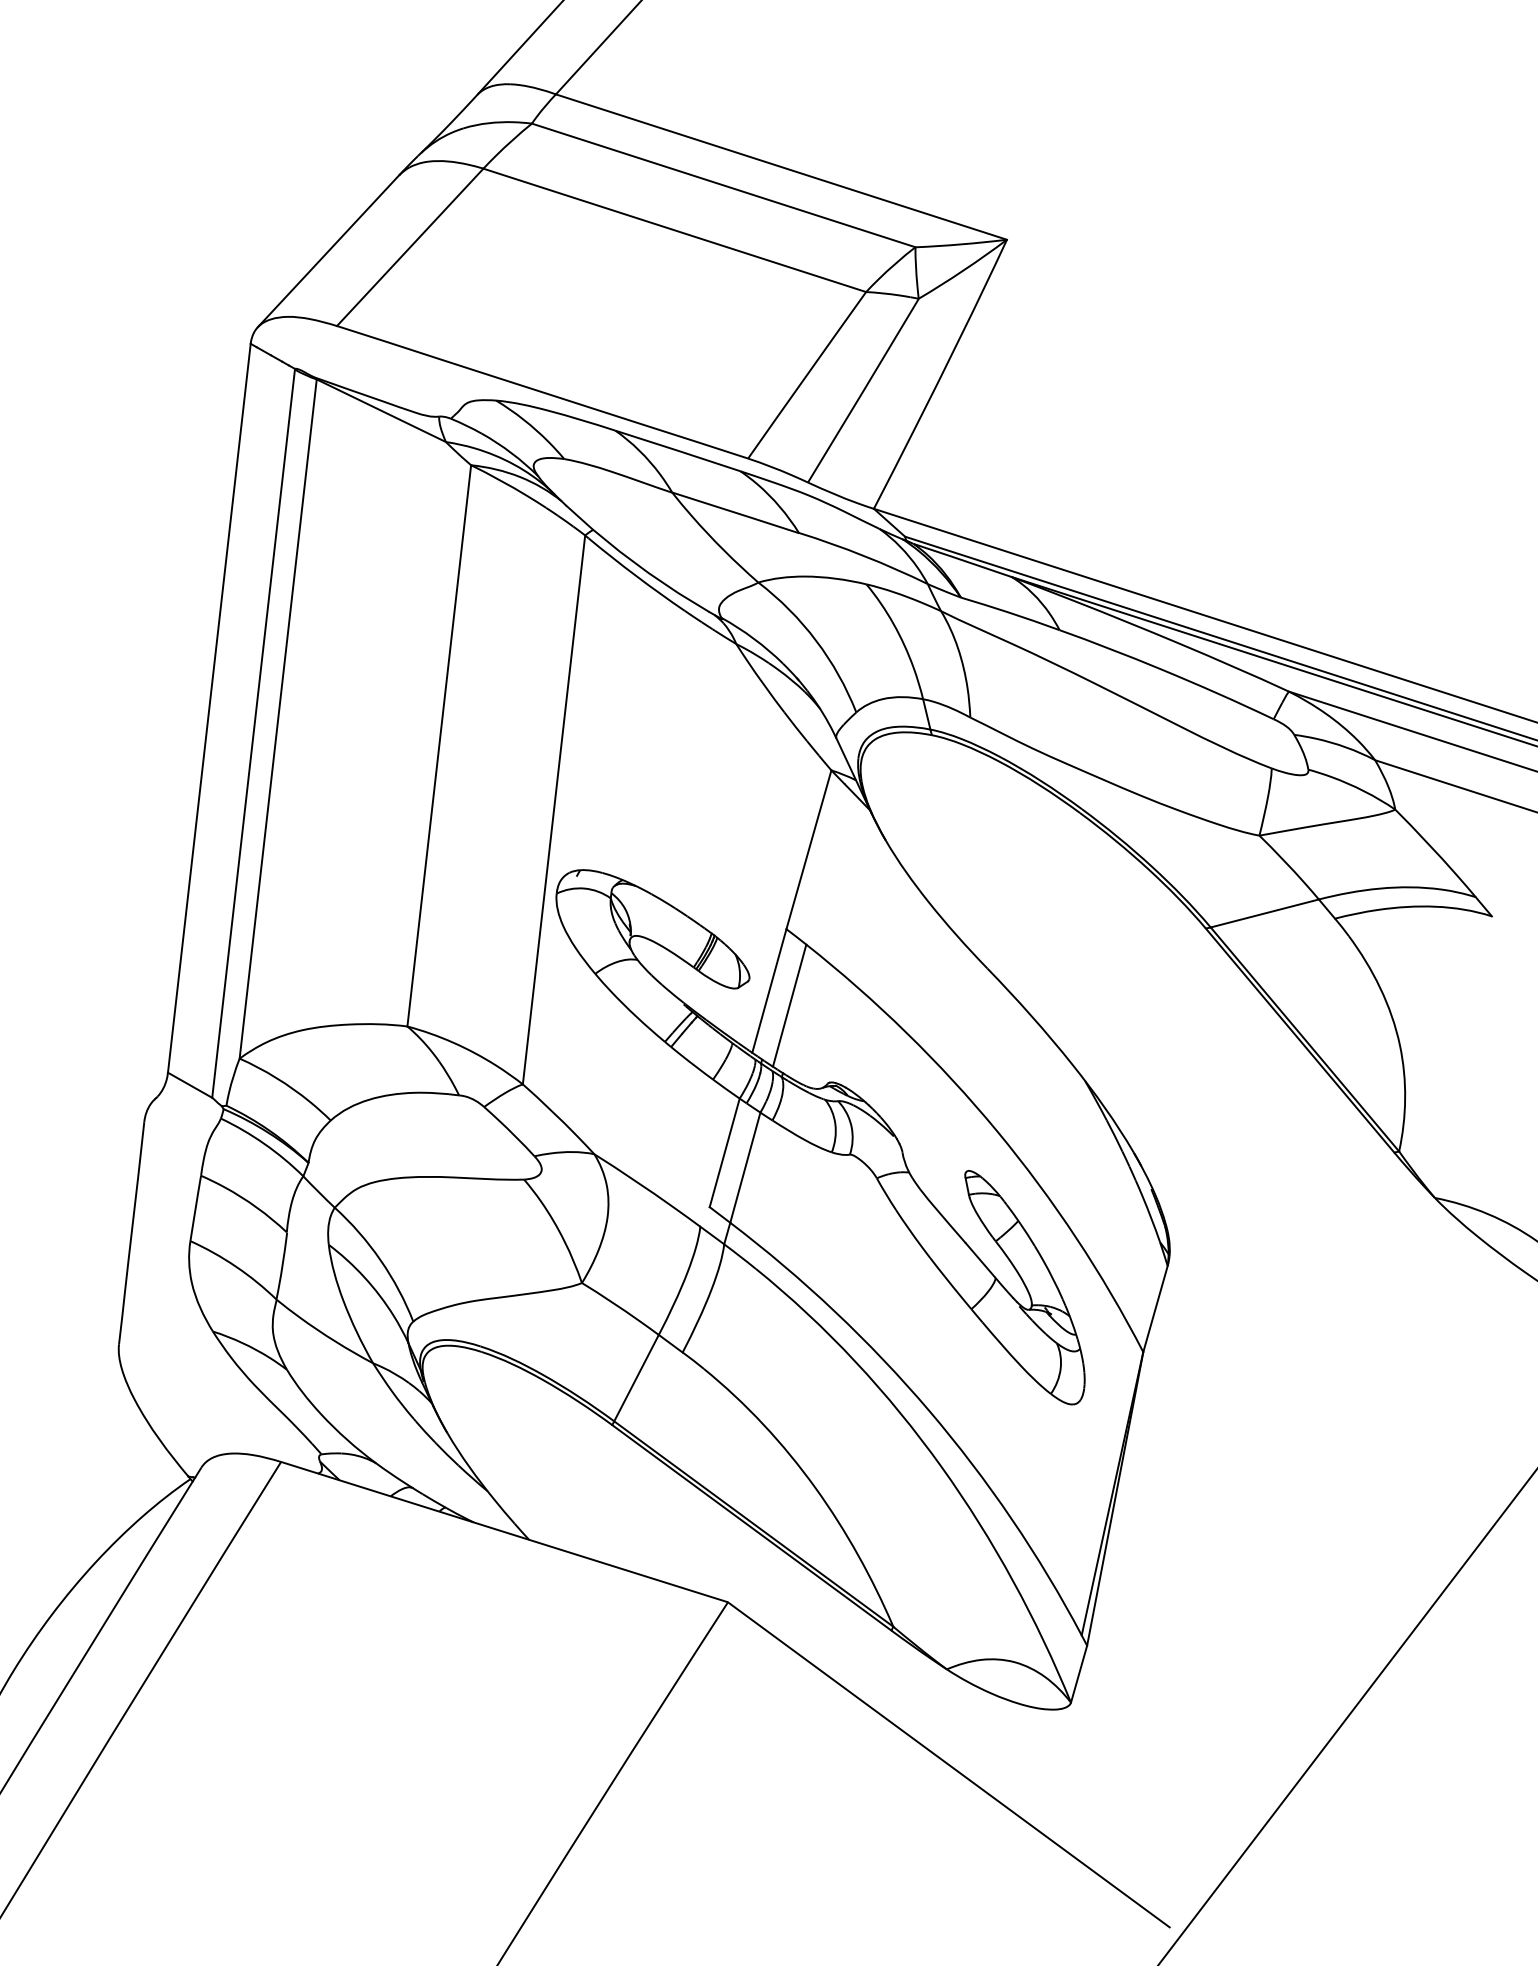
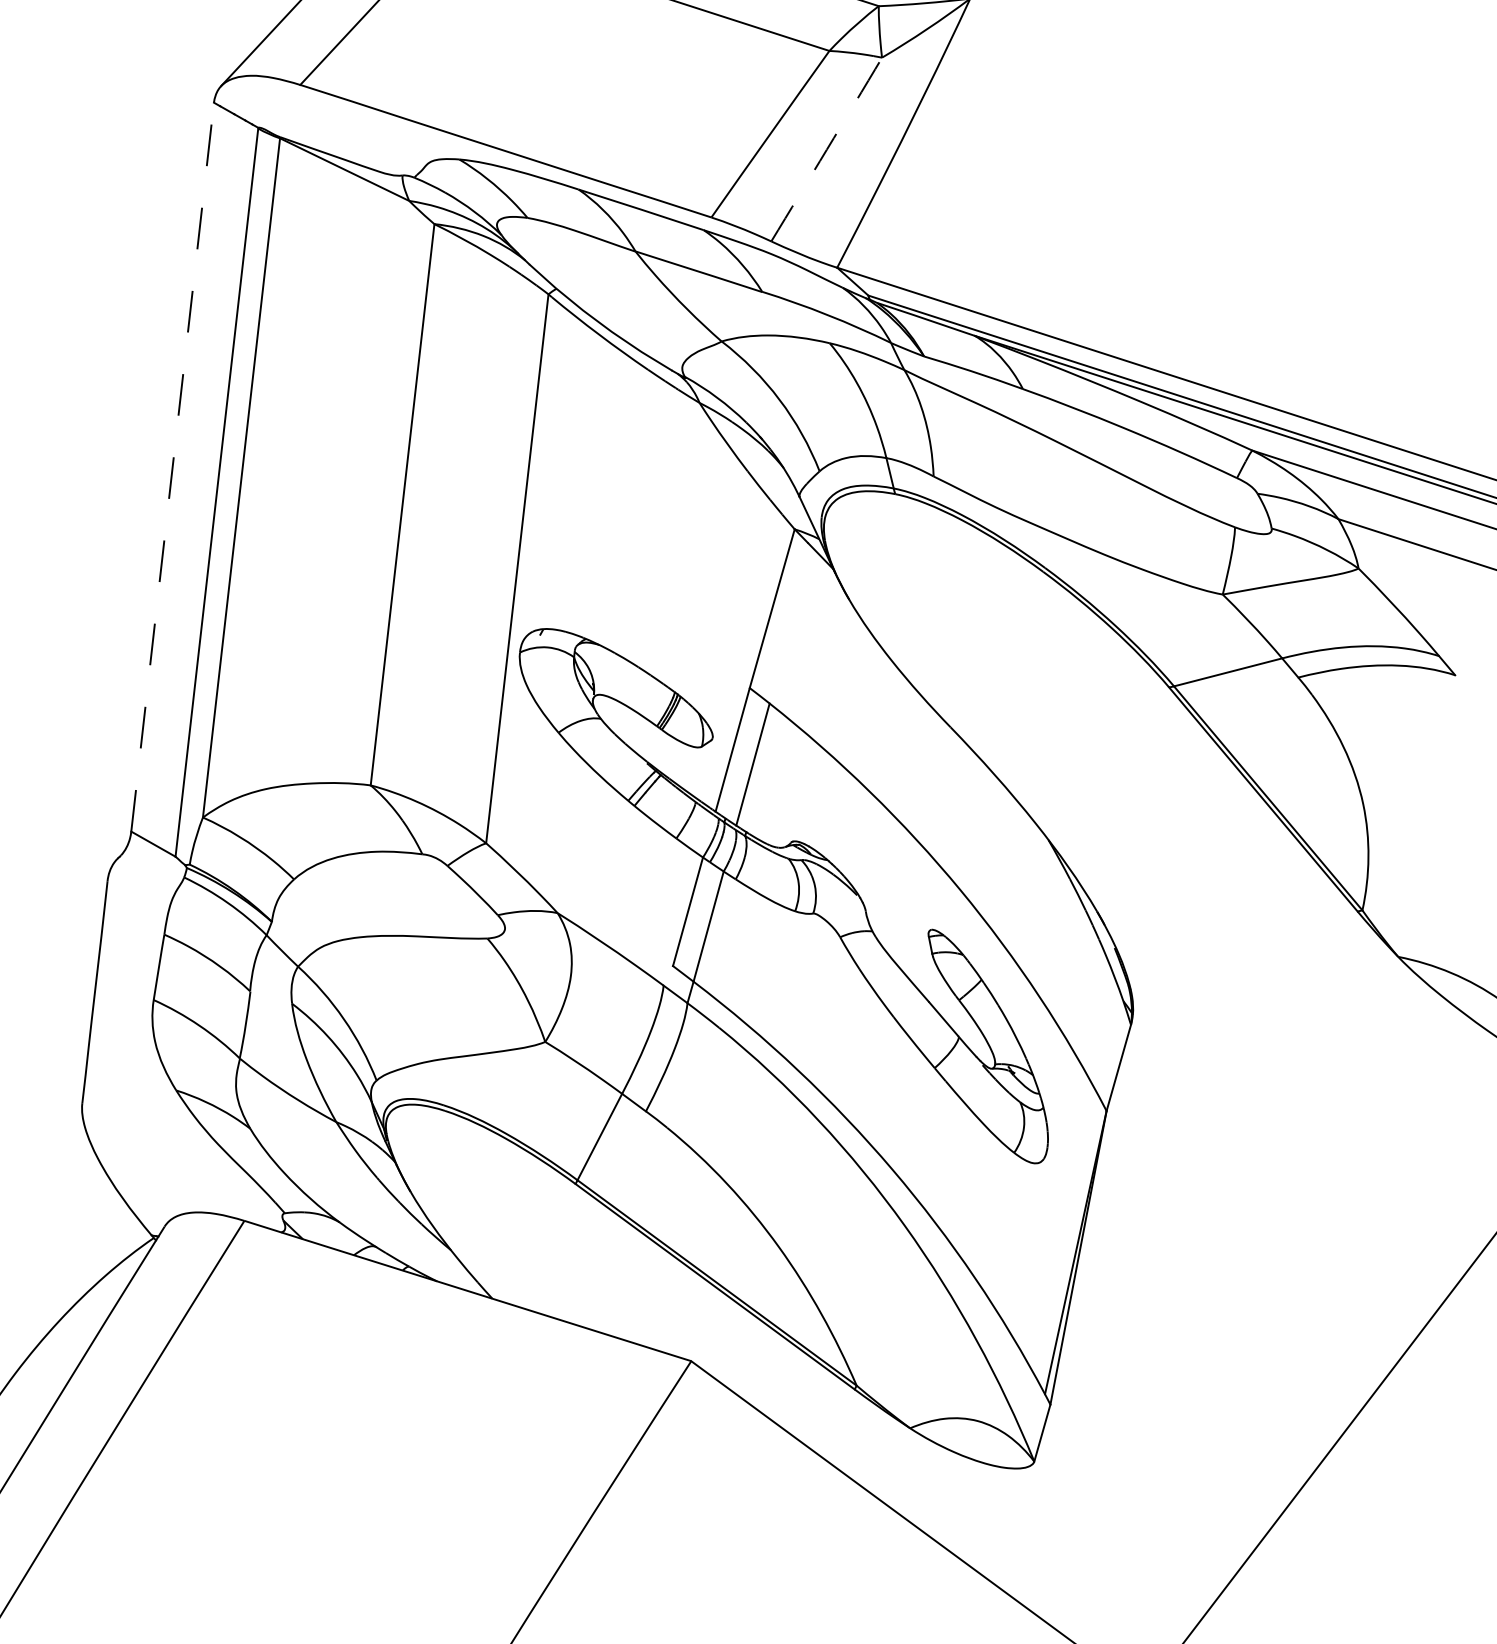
arc: (863, 390) -> (826, 149), solid -> dashed
line: (209, 708) -> (172, 467), solid -> dashed

